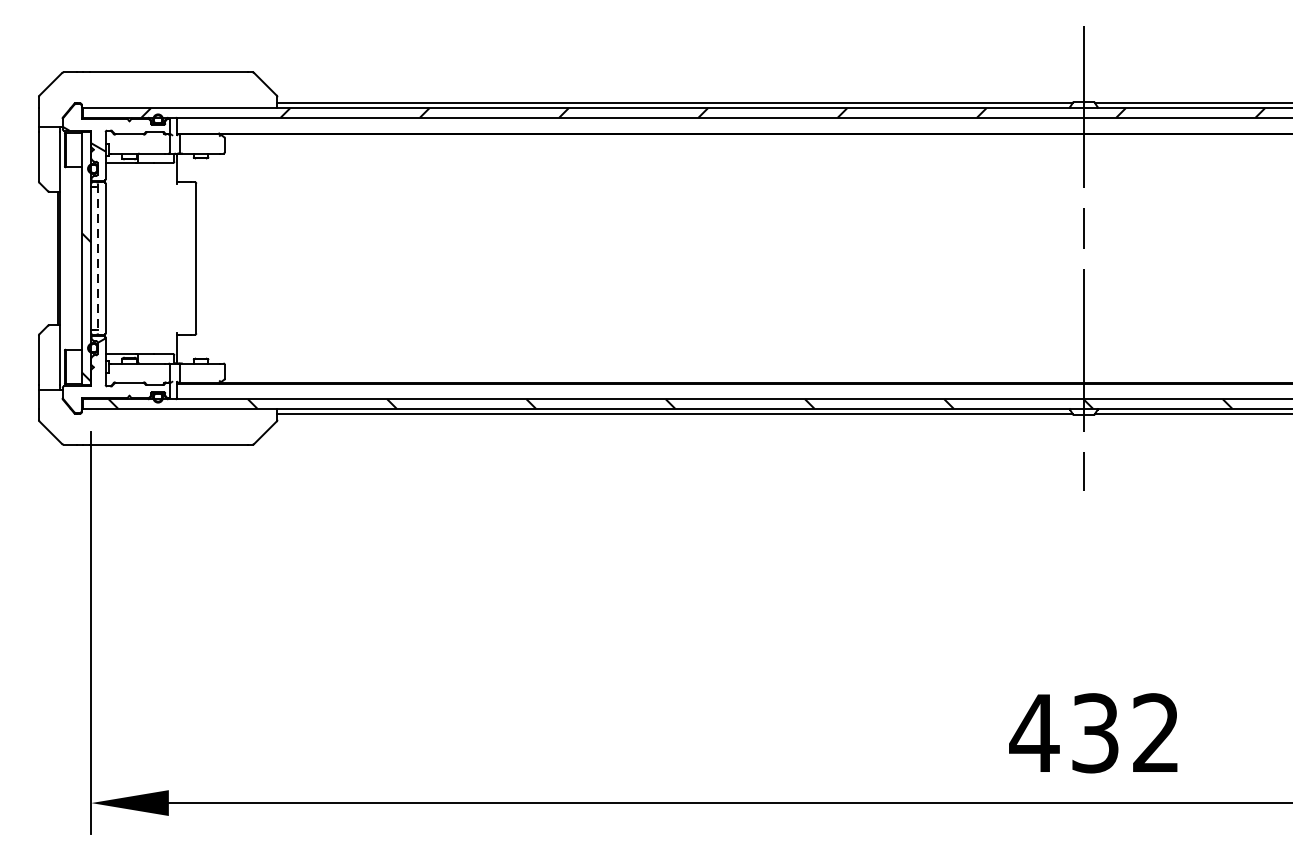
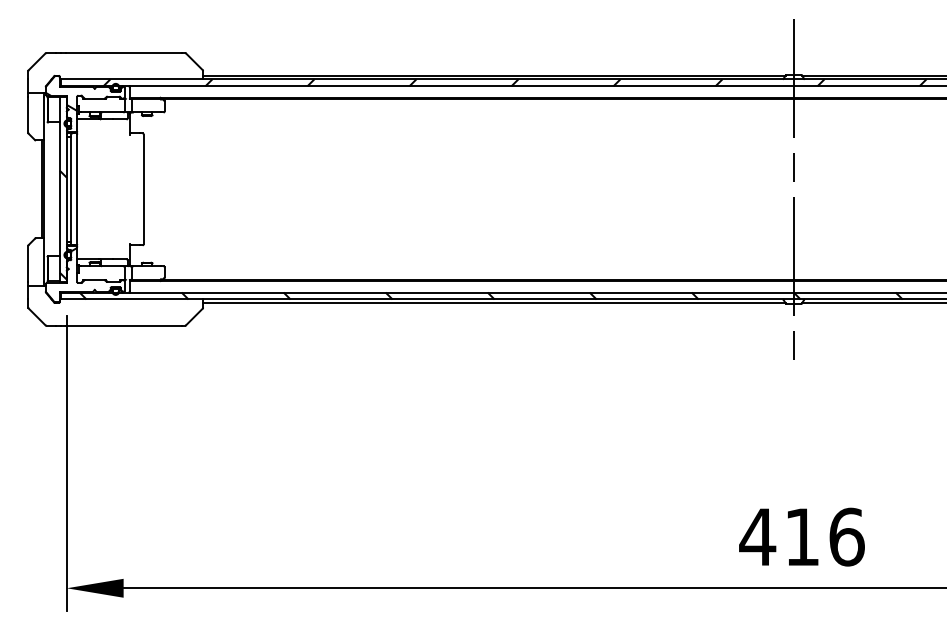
line: (97, 258) -> (71, 189), dashed -> solid
text: (1125, 732) -> (824, 536), 432 -> 416

